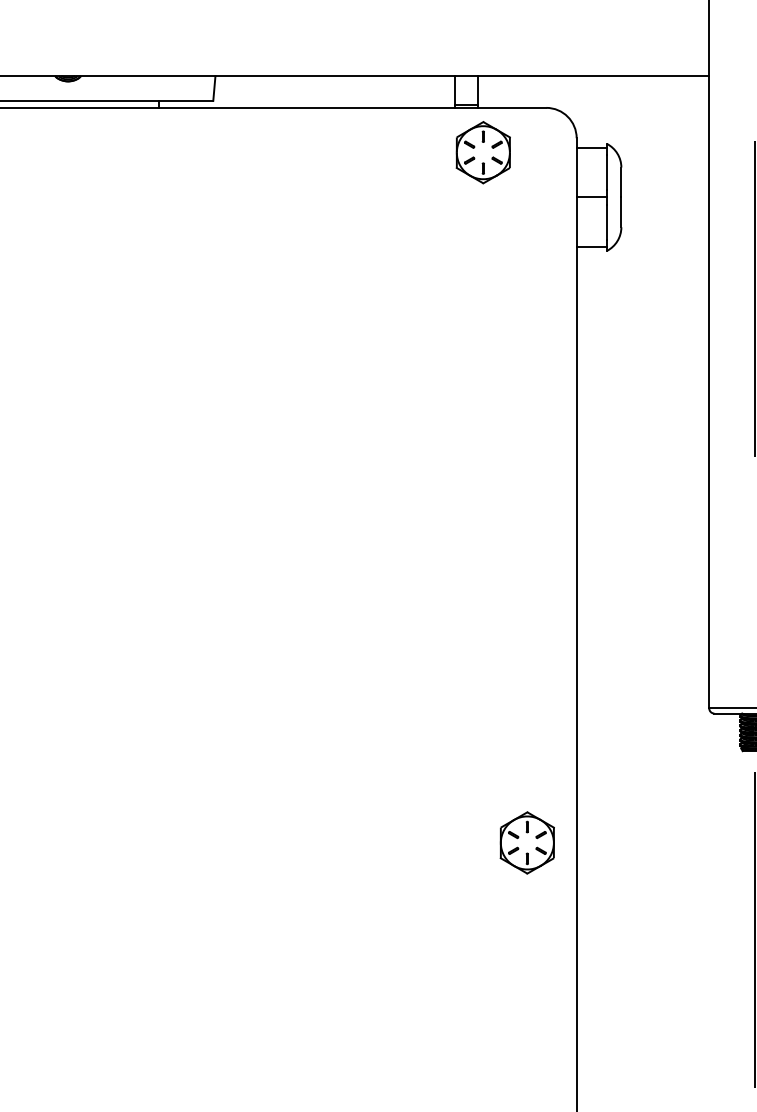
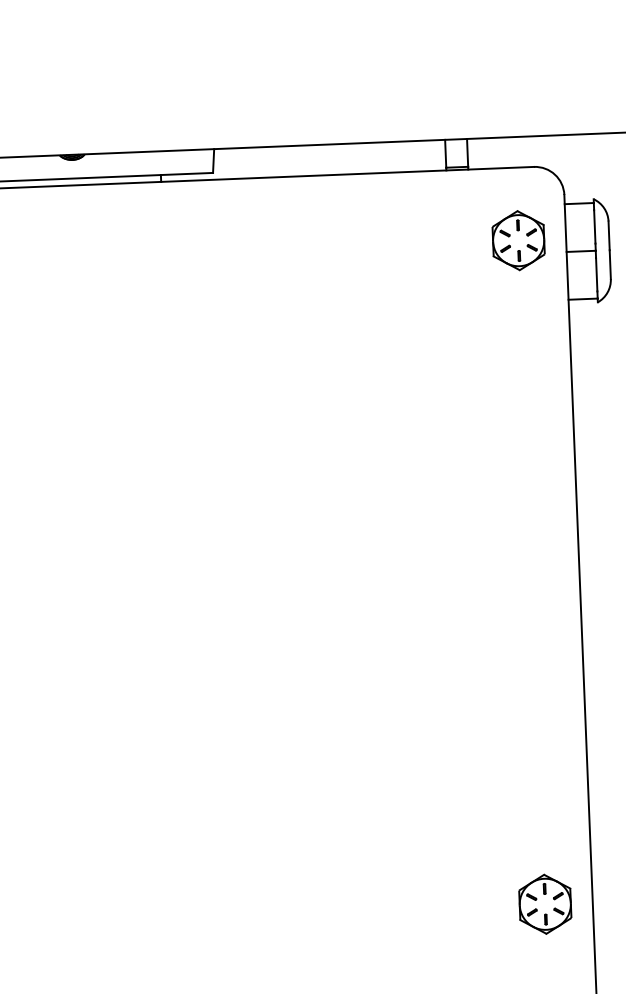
part: (482, 152) -> (517, 240), moved
part: (526, 842) -> (544, 903), moved

